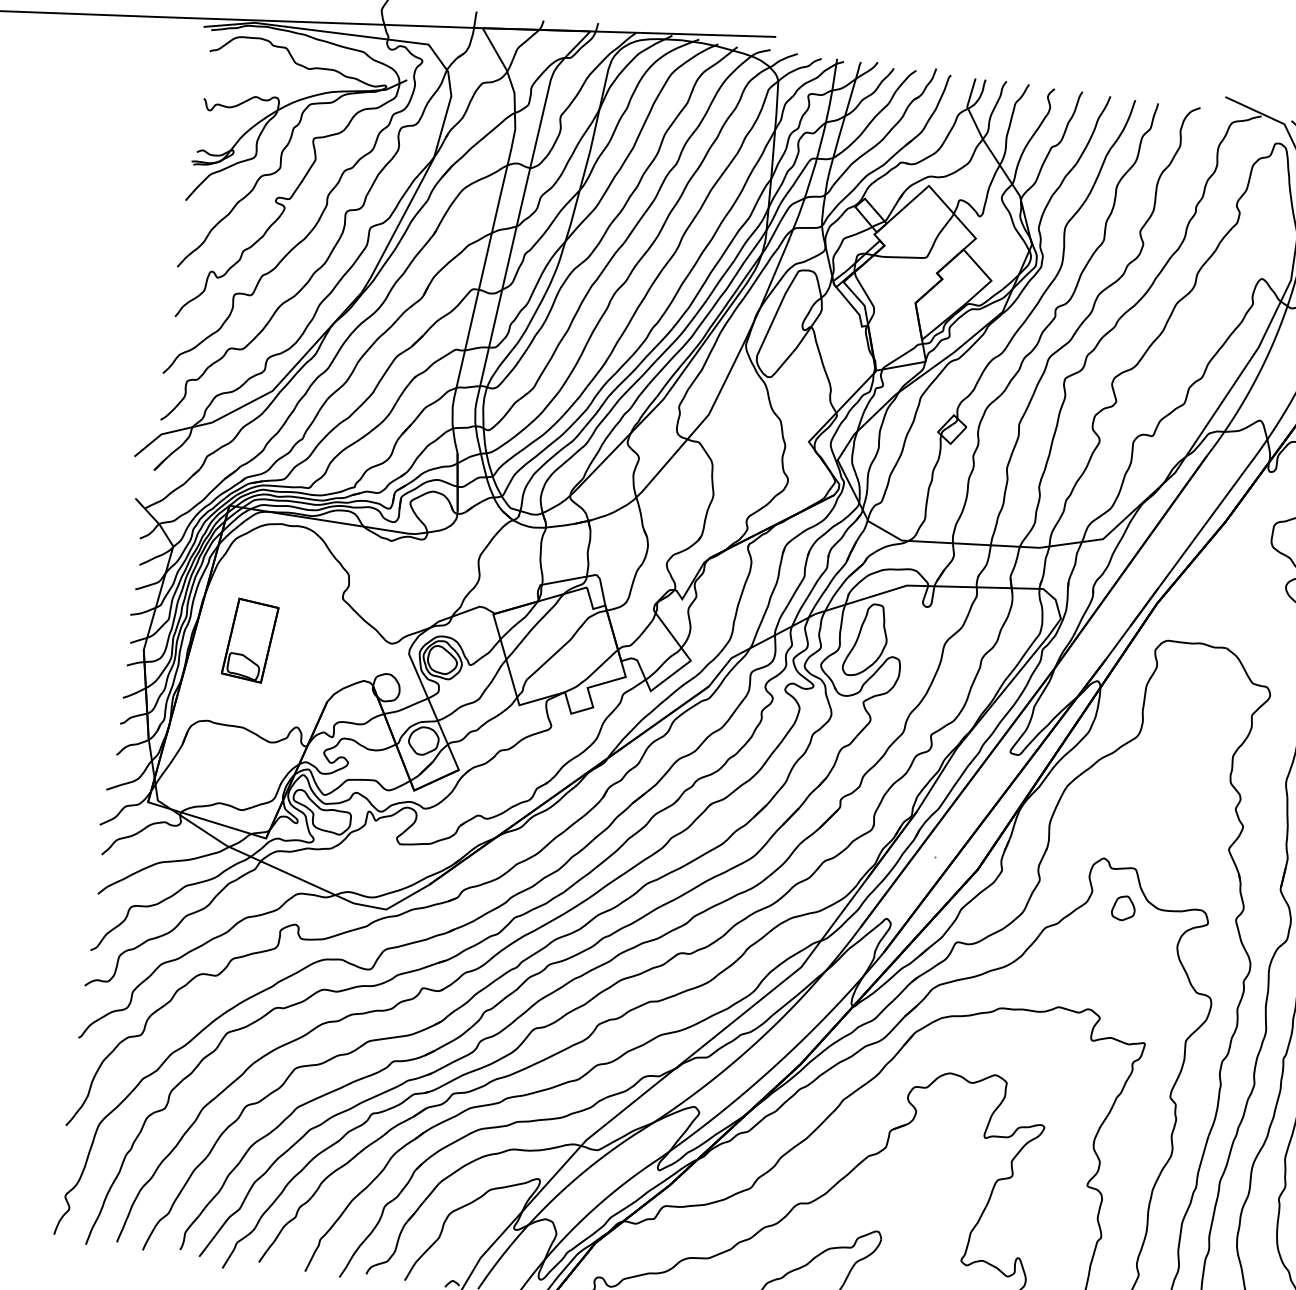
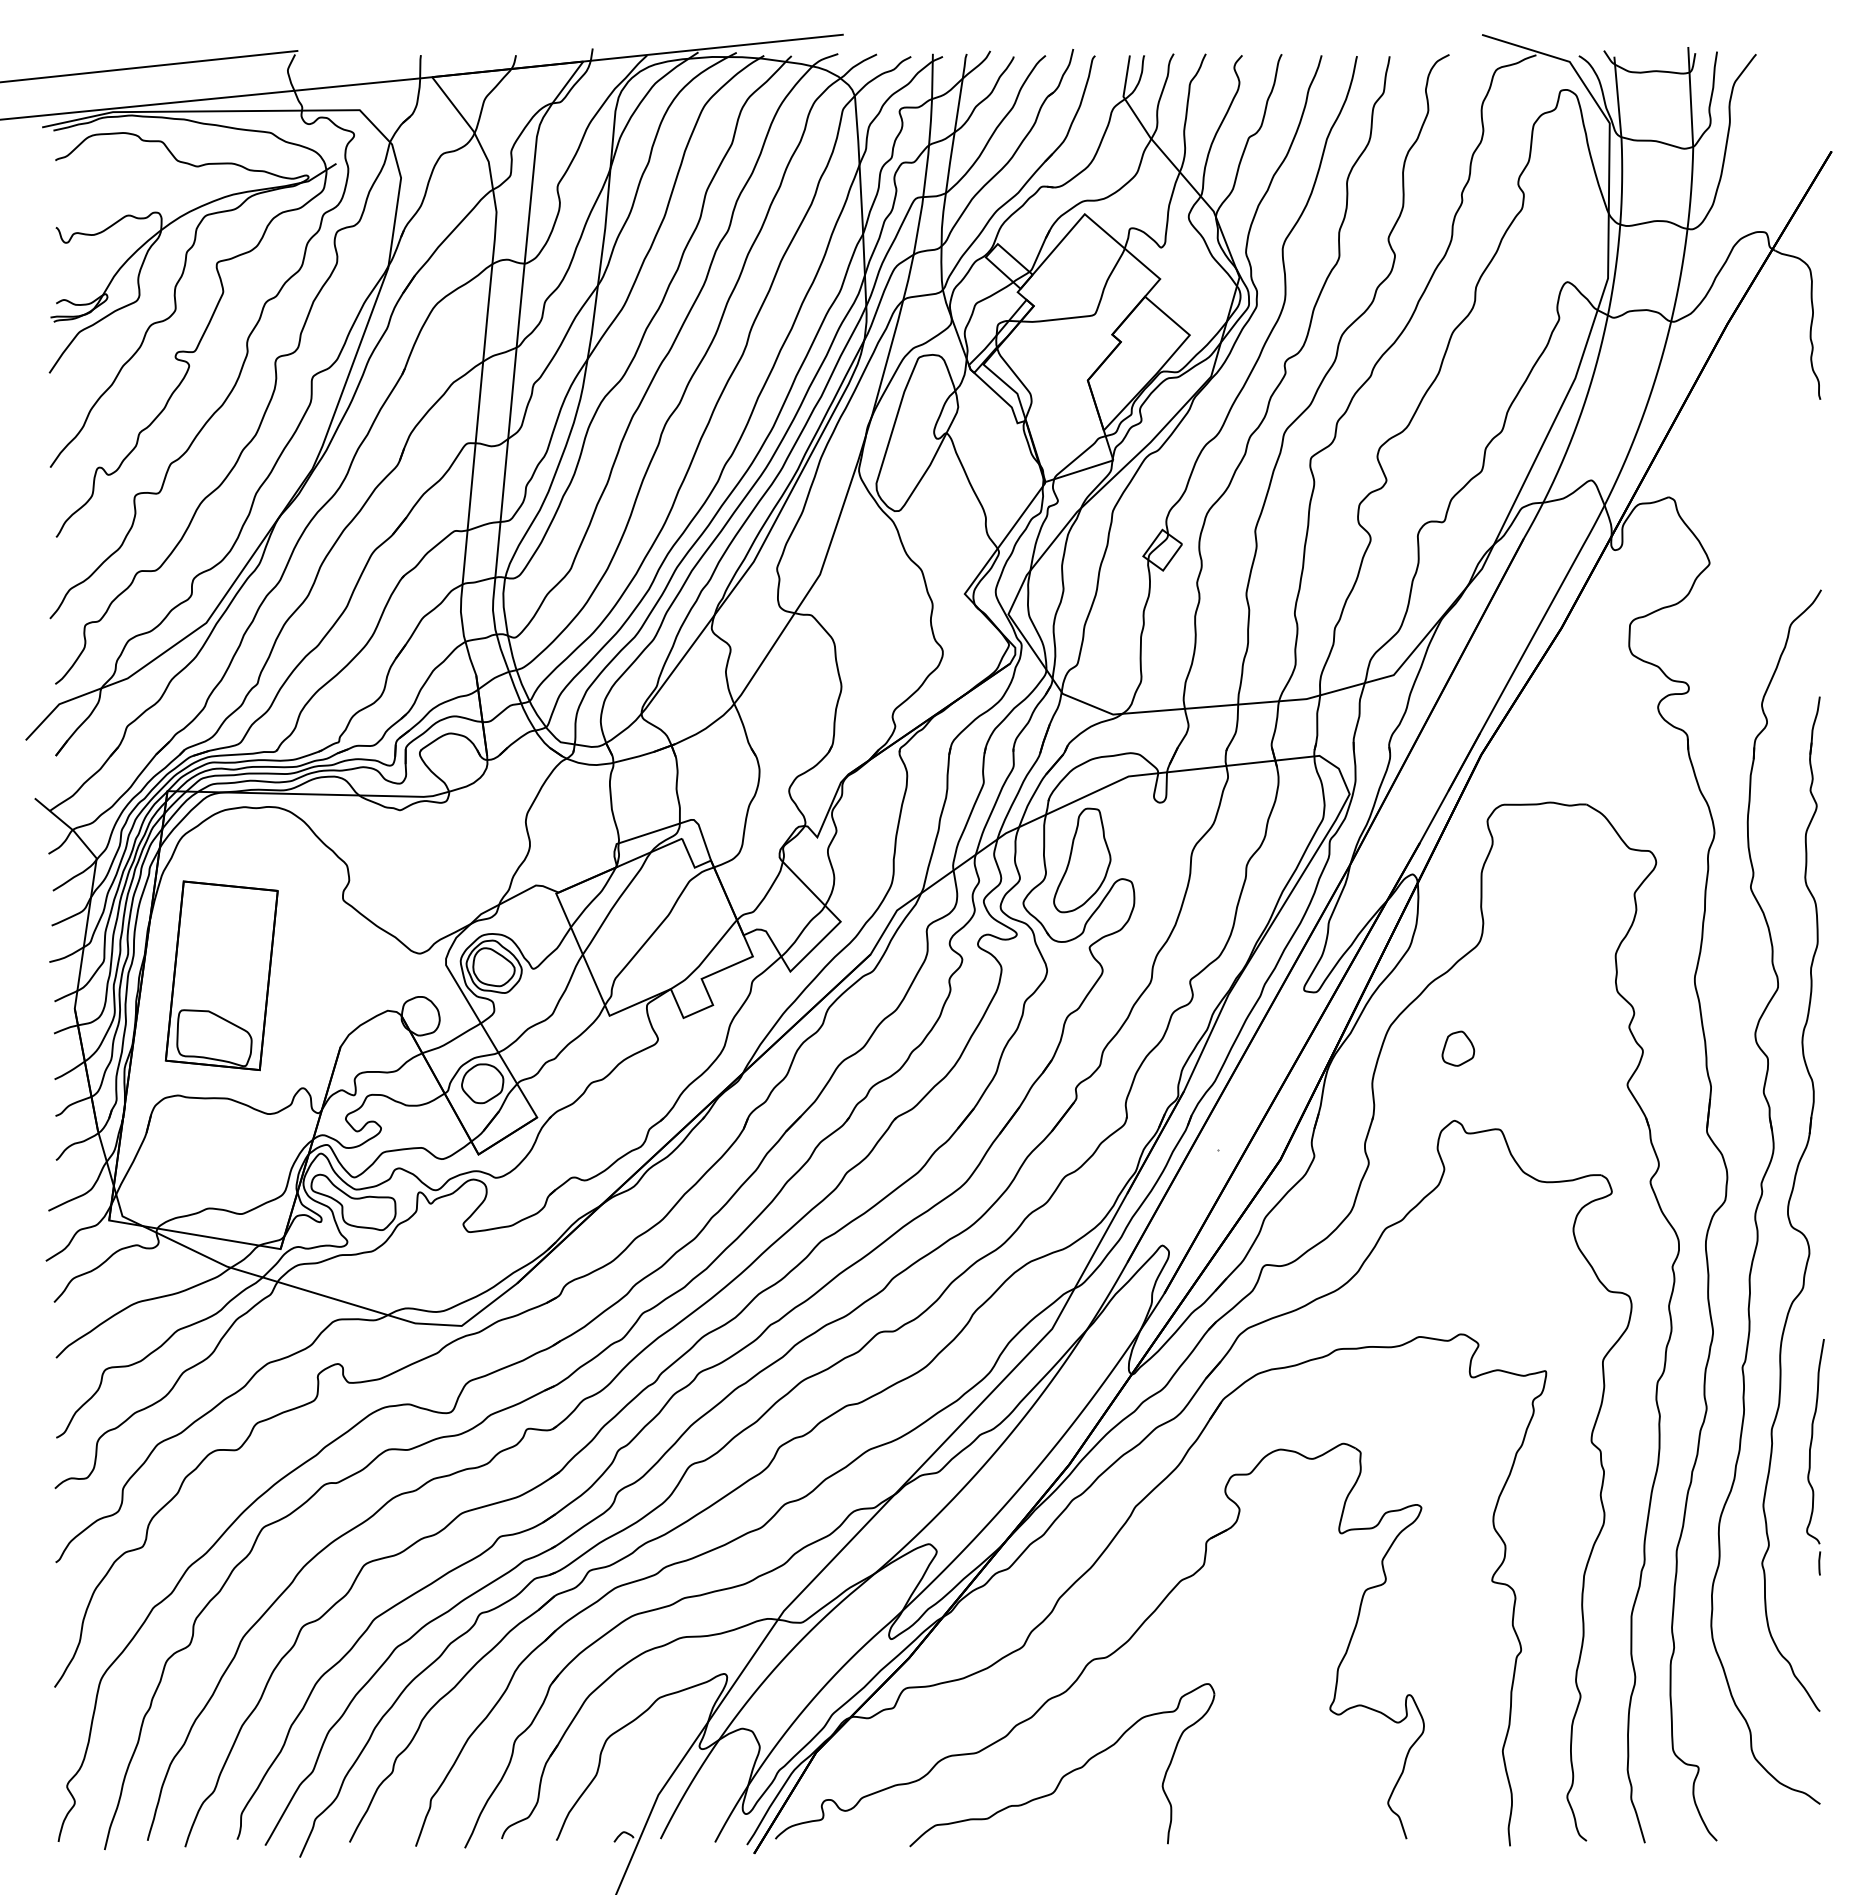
part: (250, 640) -> (221, 975), size x1.67
part: (1123, 908) -> (1458, 1048), moved

